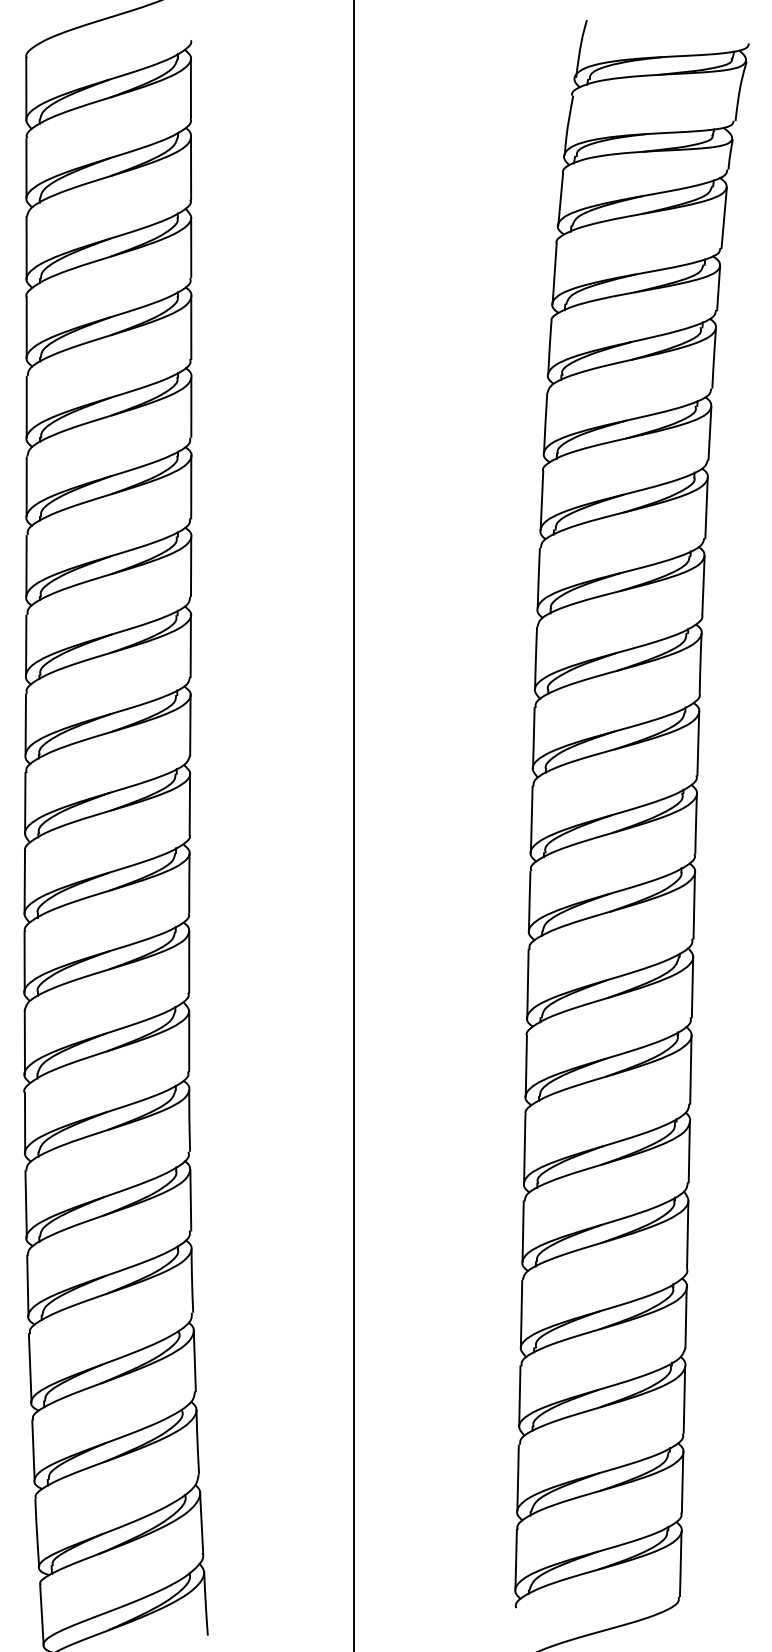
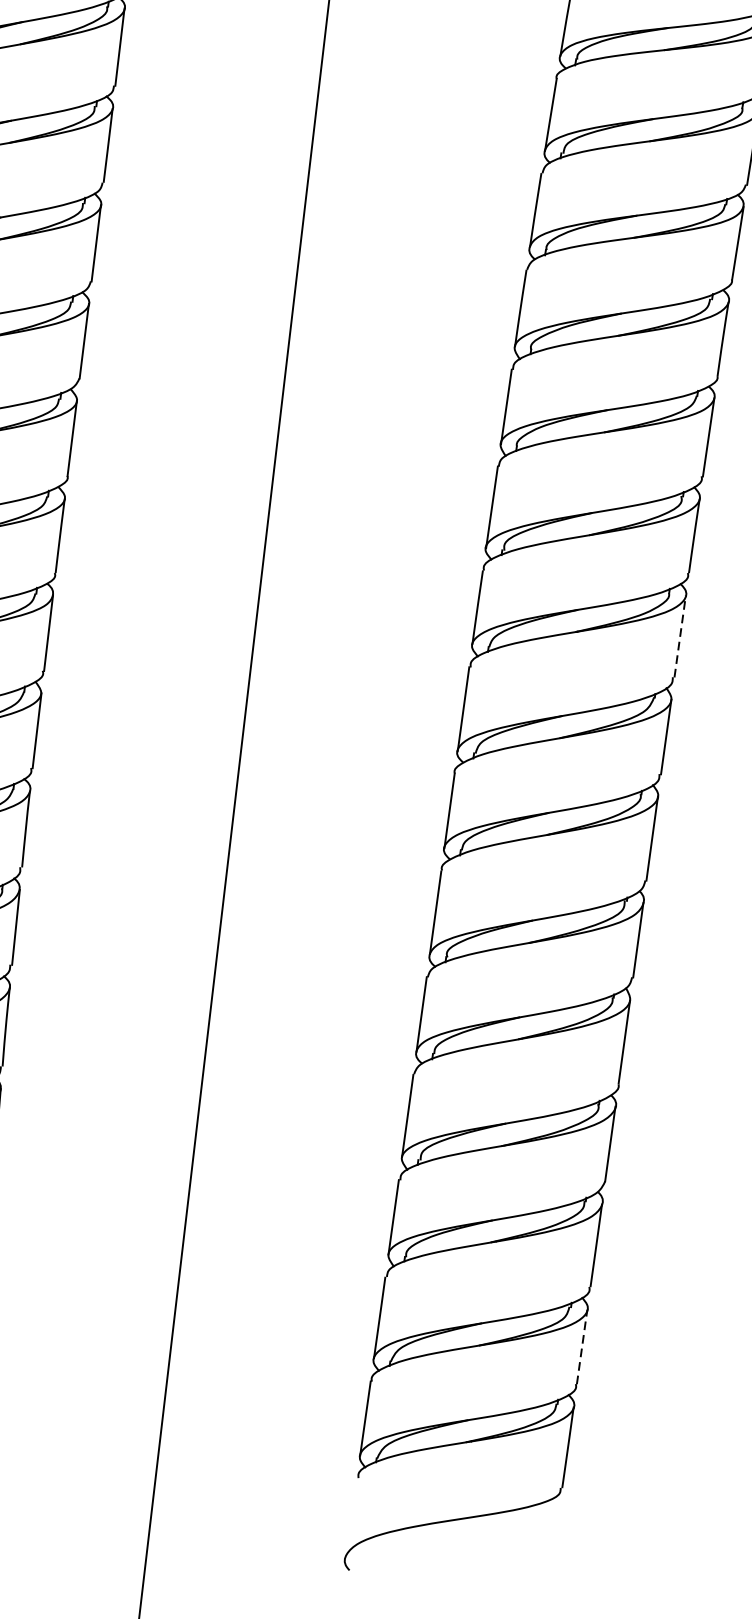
line: (694, 904) -> (680, 635), solid -> dashed
line: (682, 1481) -> (582, 1345), solid -> dashed

